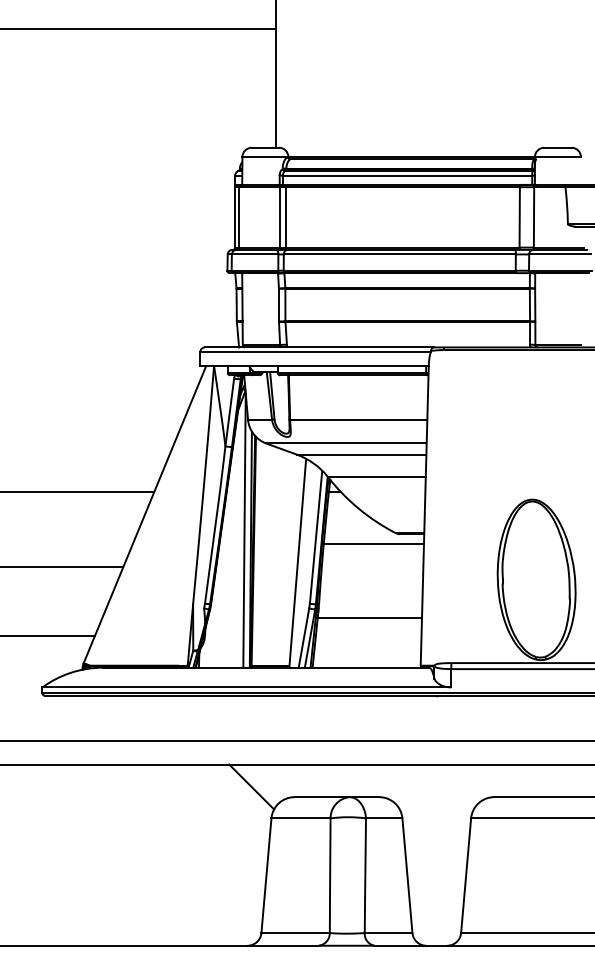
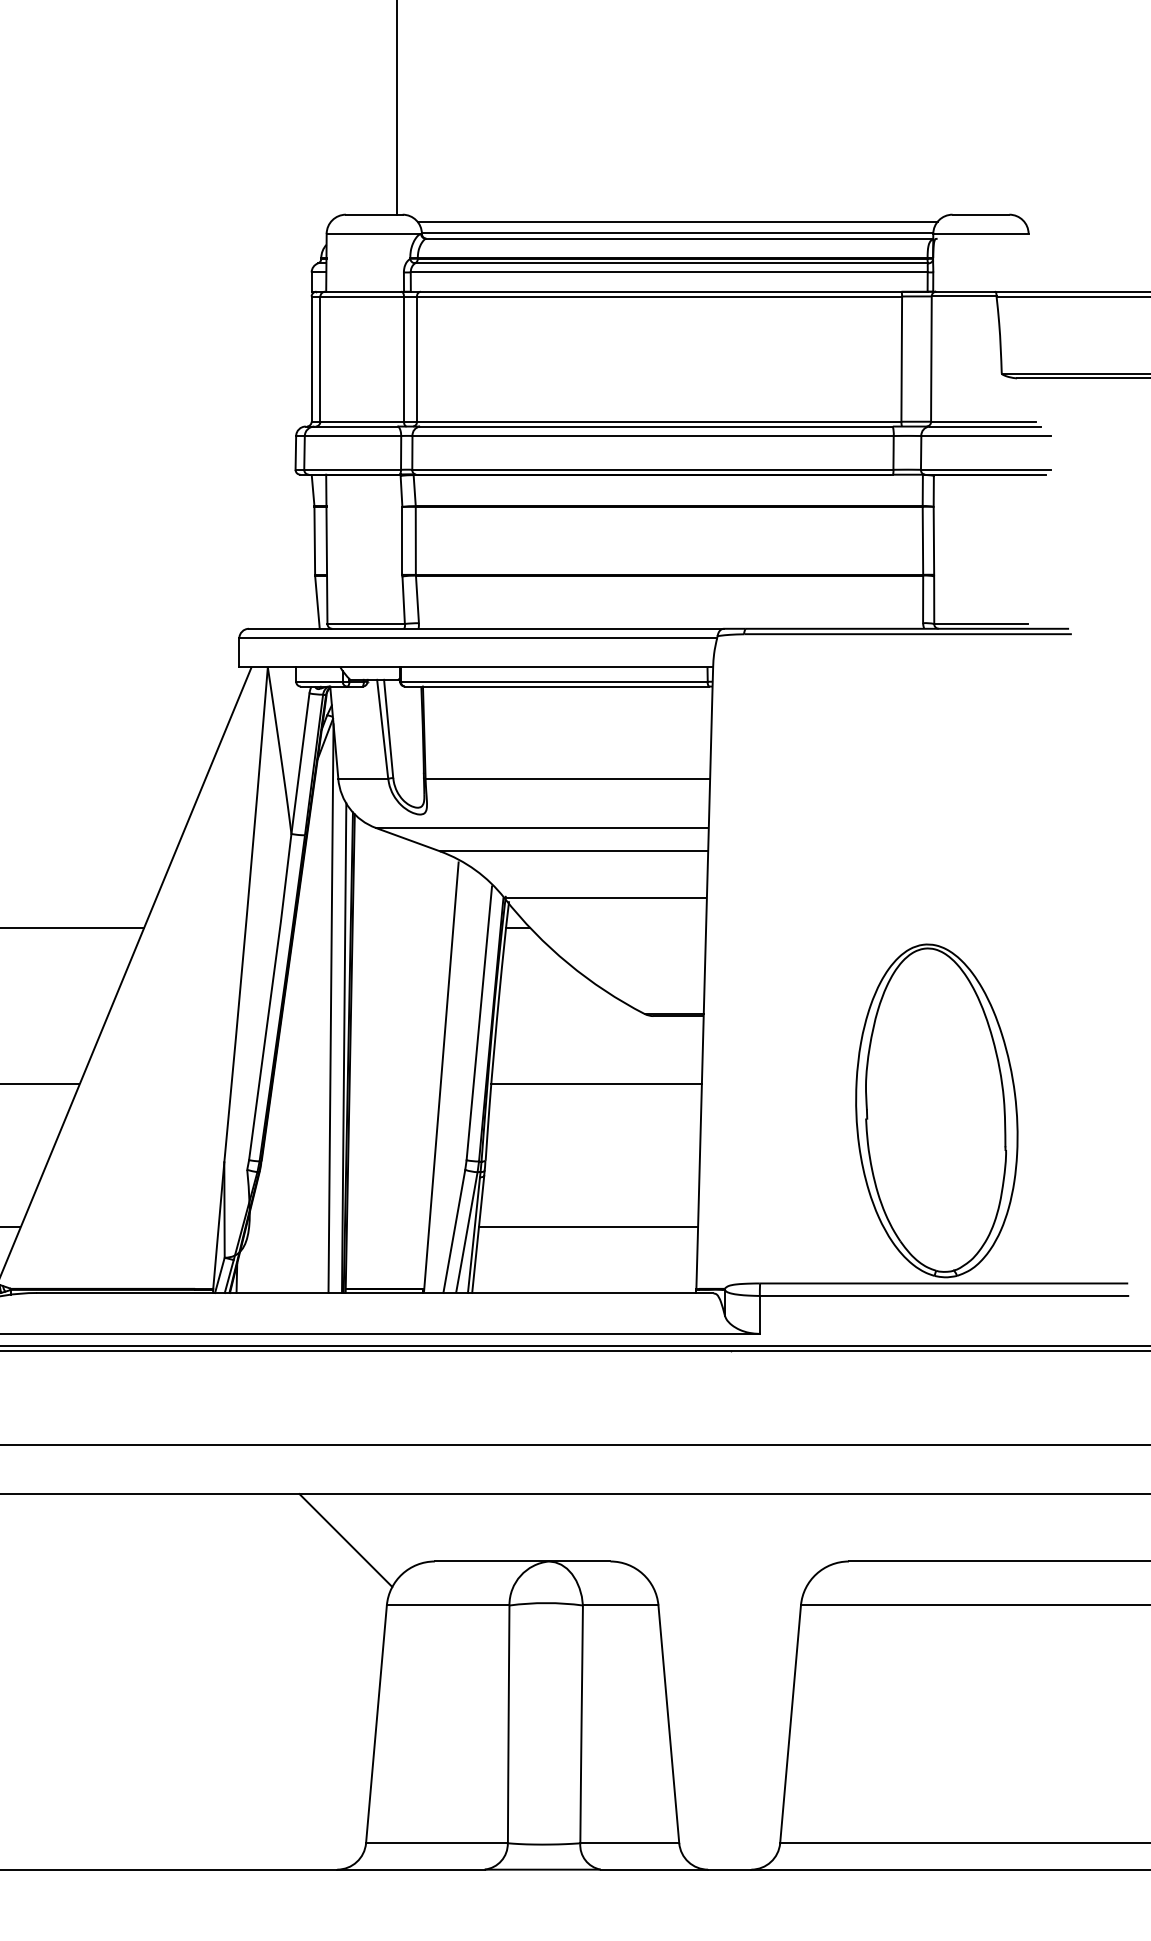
line: (411, 151) -> (677, 222), added
line: (372, 543) -> (596, 1083), moved
line: (368, 617) -> (588, 1226), moved

